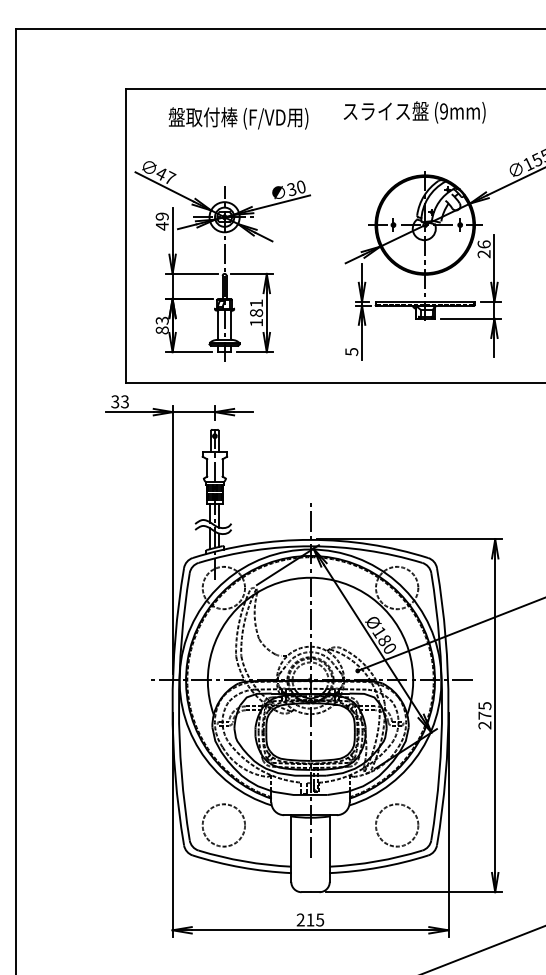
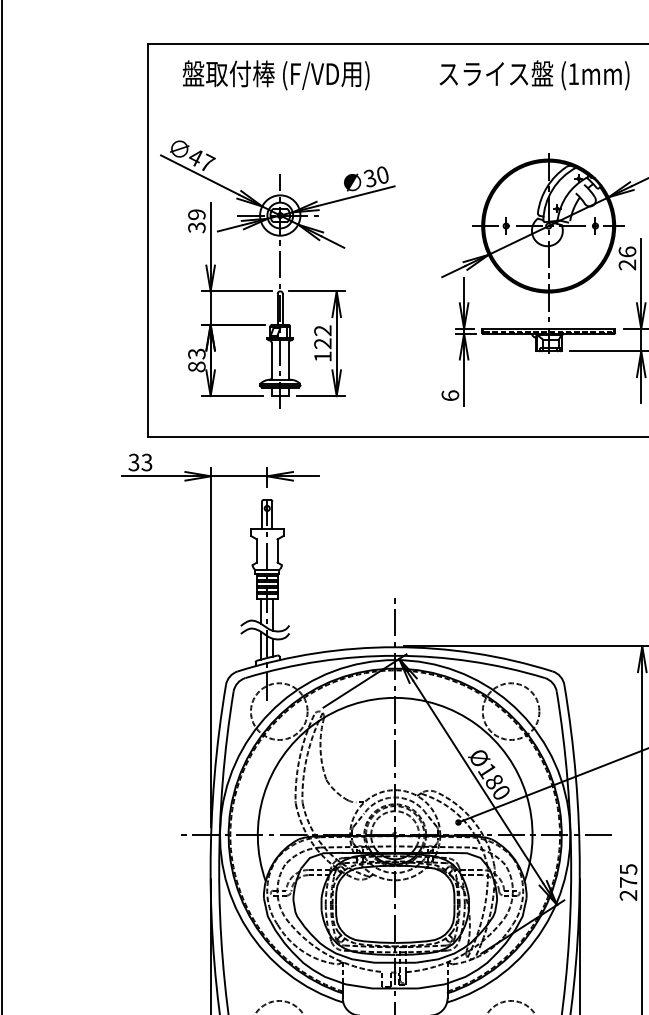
text: (443, 111) -> (573, 74), (9mm) -> (1mm)
text: (238, 118) -> (276, 75), moved
text: (161, 226) -> (195, 227), 49 -> 39
text: (256, 308) -> (322, 337), 181 -> 122
text: (351, 351) -> (450, 395), 5 -> 6

